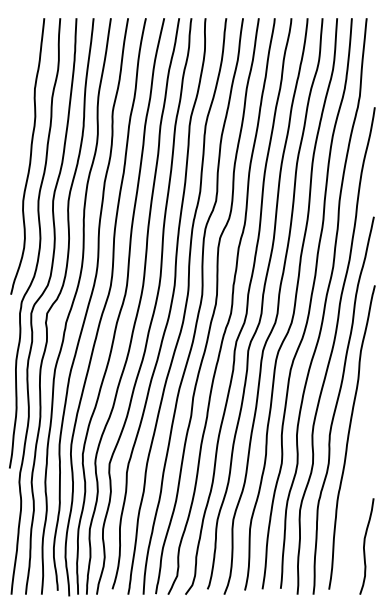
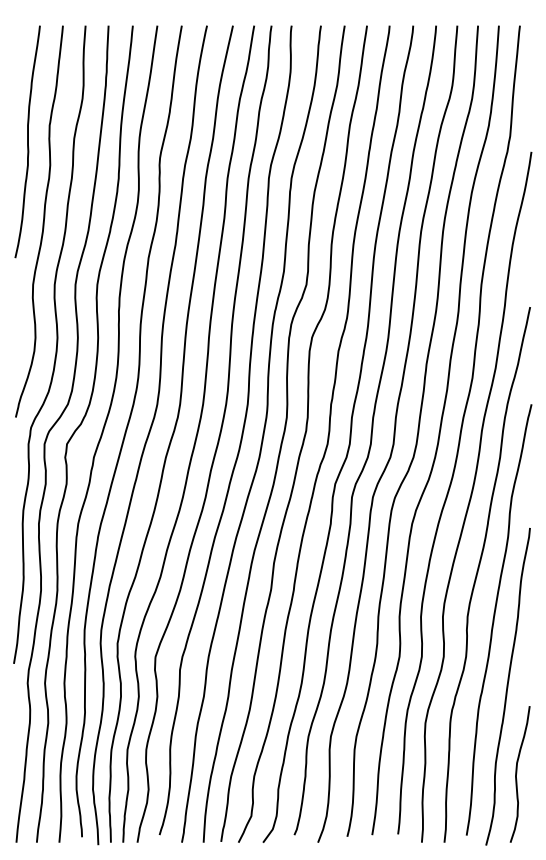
curve: (19, 100) -> (27, 142), added
curve: (358, 484) -> (508, 686), added

